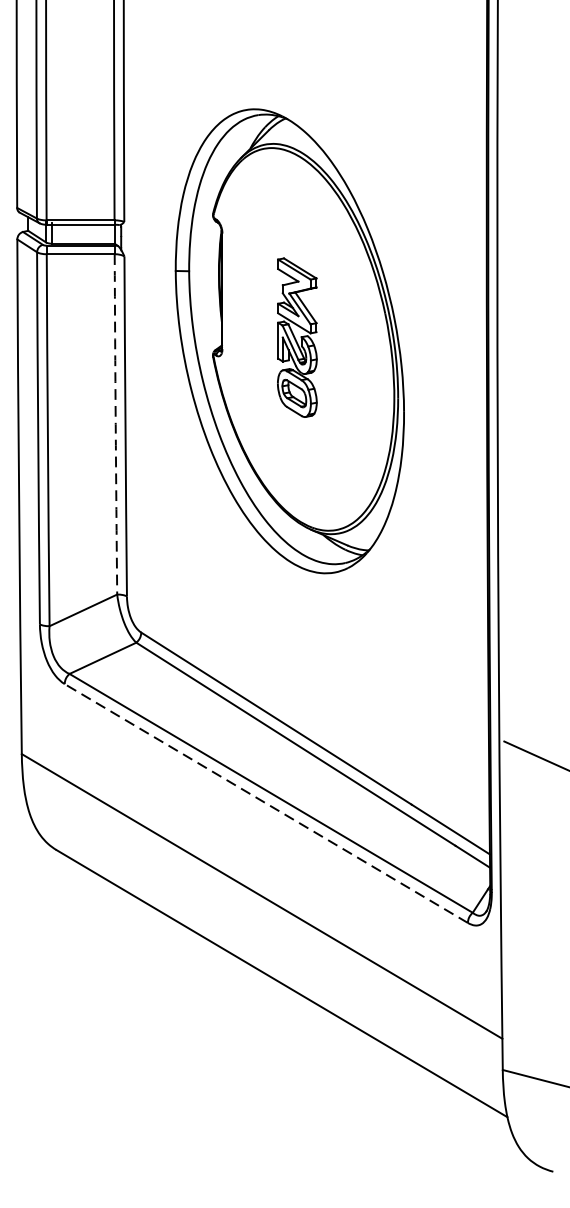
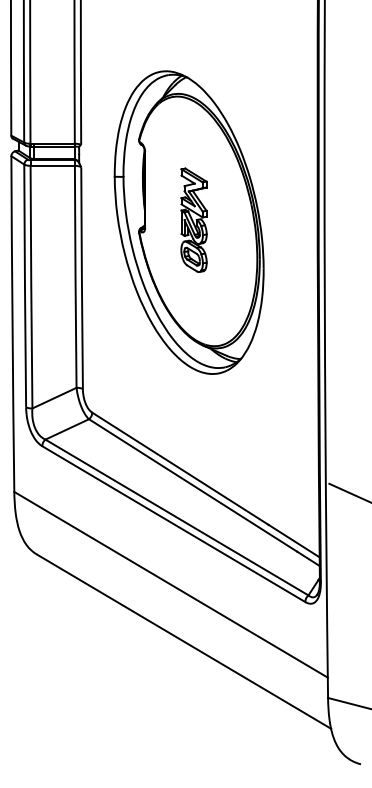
arc: (115, 423) -> (75, 276), dashed -> solid
line: (265, 804) -> (173, 524), dashed -> solid

